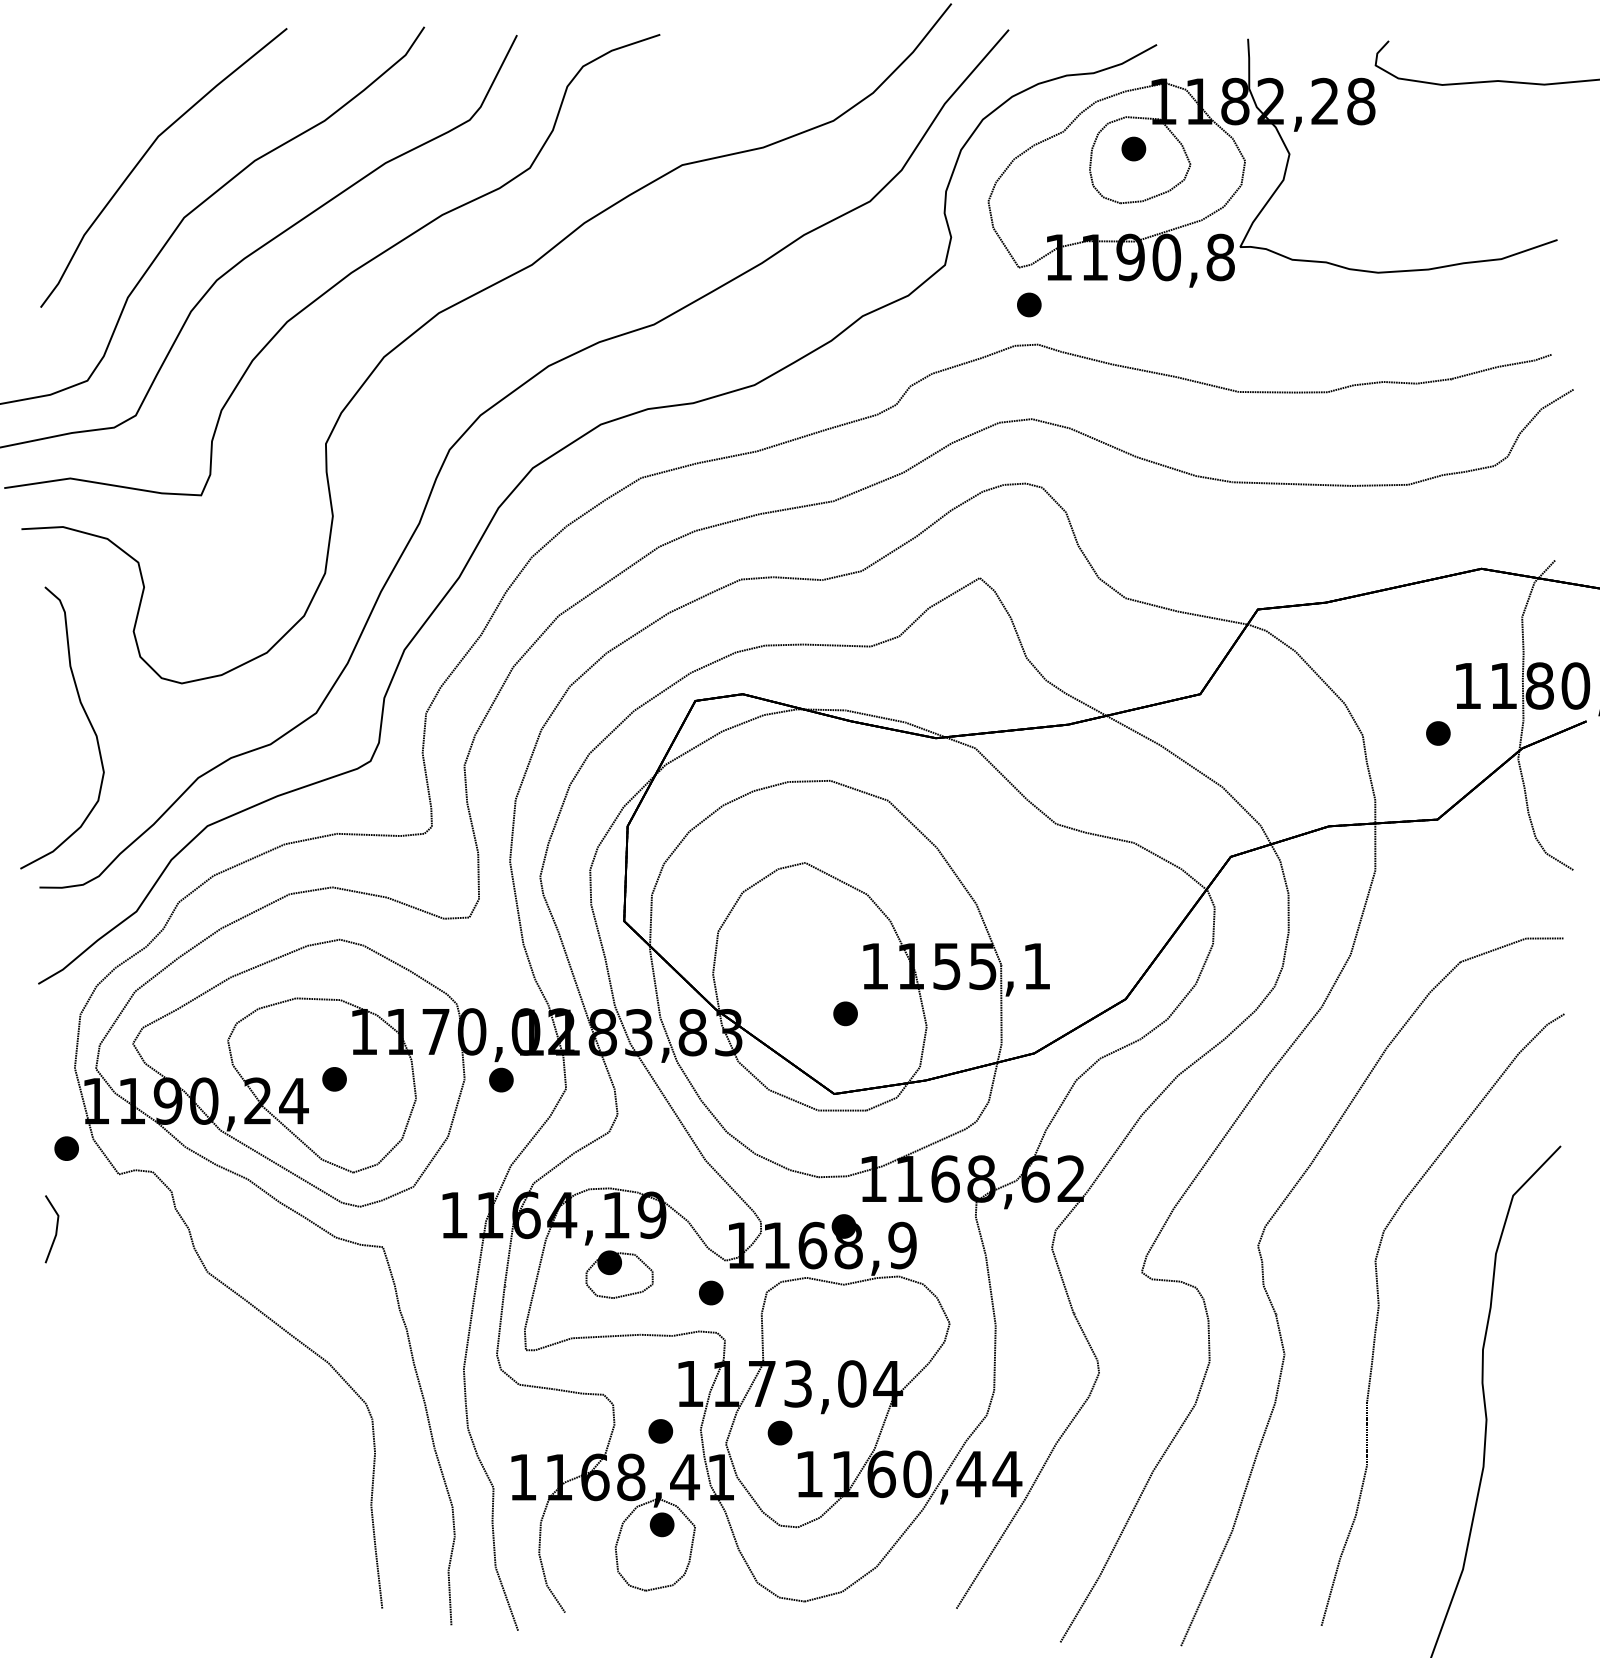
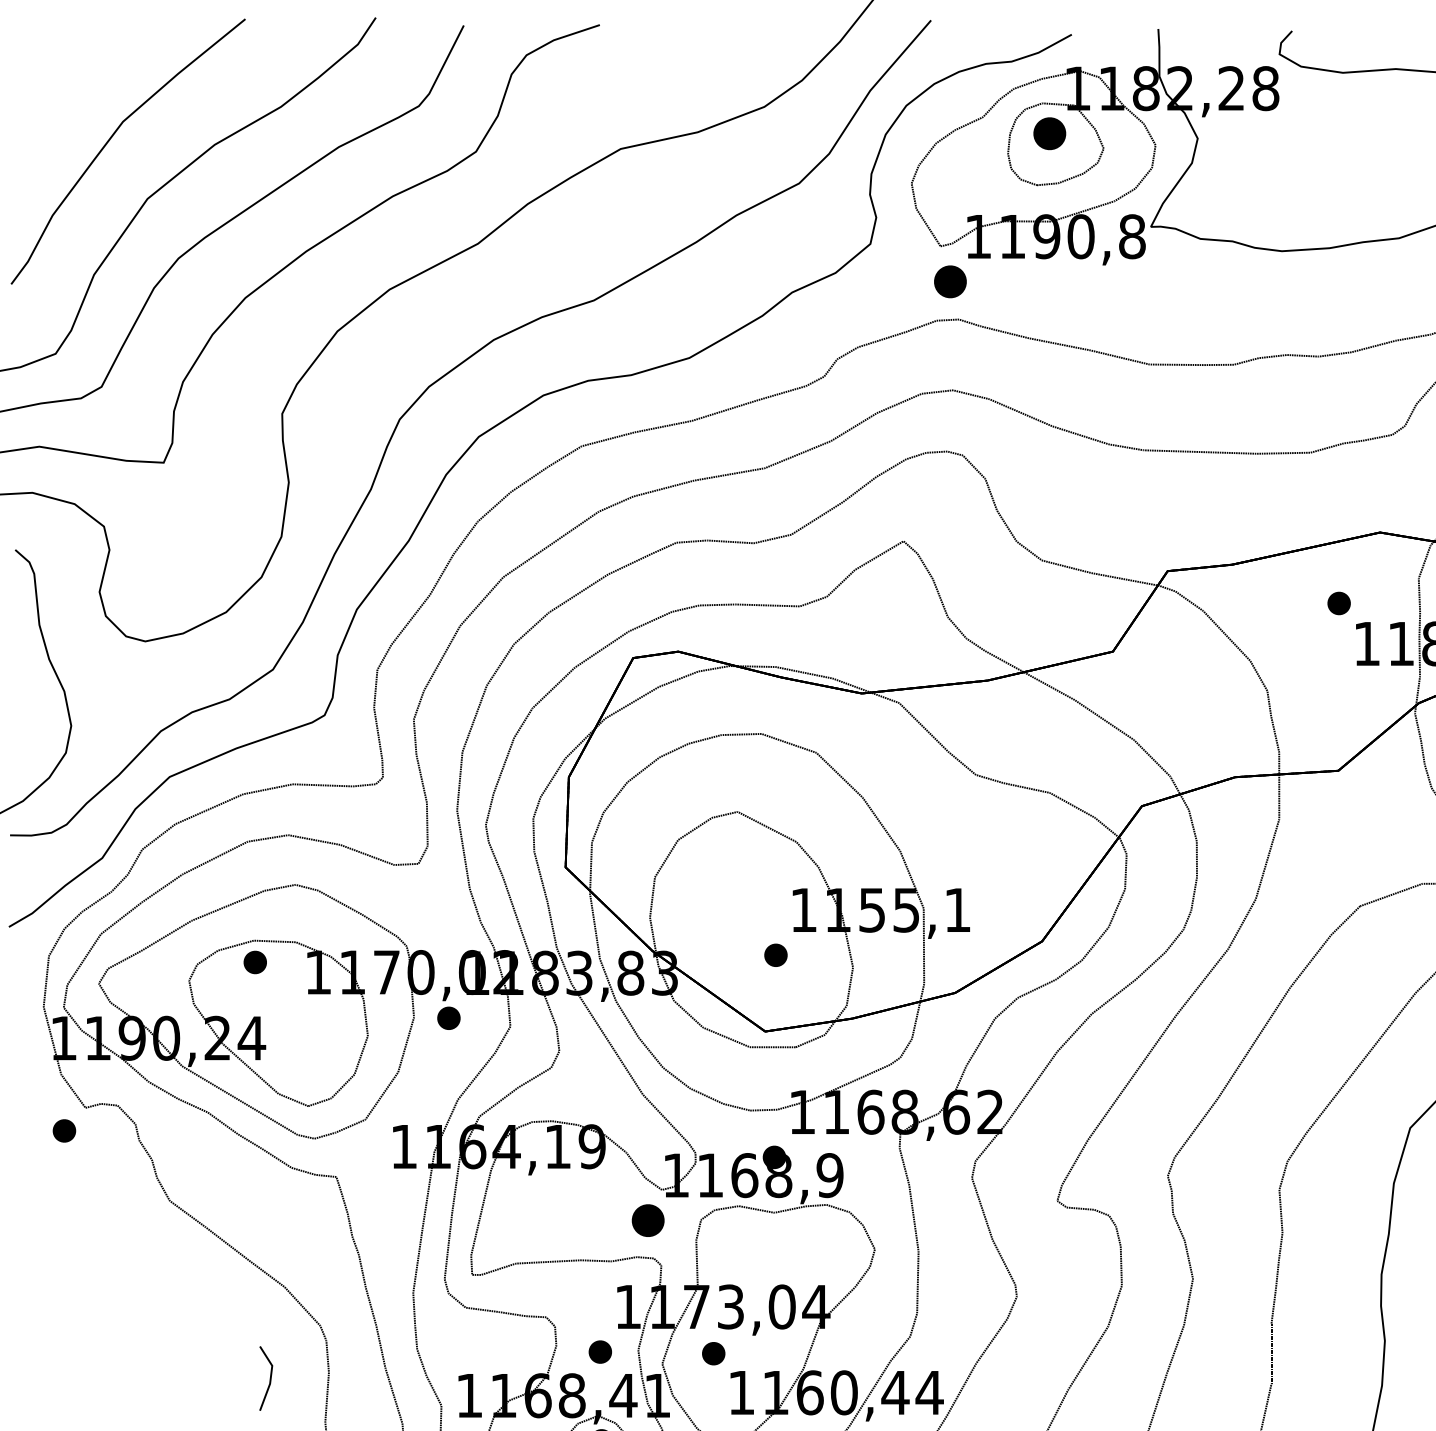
part: (1133, 148) -> (1049, 133), size x1.4
part: (1029, 304) -> (950, 281), size x1.4
part: (1438, 733) -> (1339, 603), moved
part: (334, 1079) -> (255, 962), moved
part: (66, 1148) -> (64, 1130), moved
line: (55, 1229) -> (269, 1378), moved
part: (619, 1274) -> (561, 1202), removed
part: (711, 1292) -> (648, 1220), size x1.4

